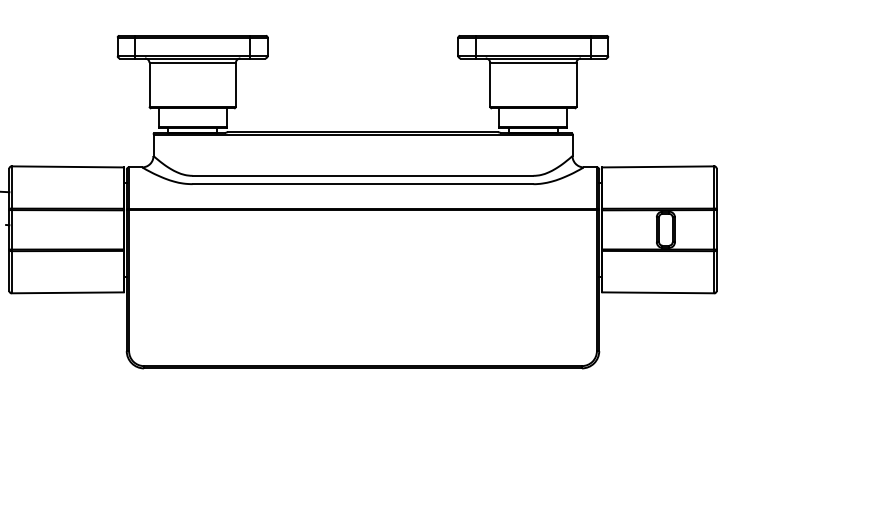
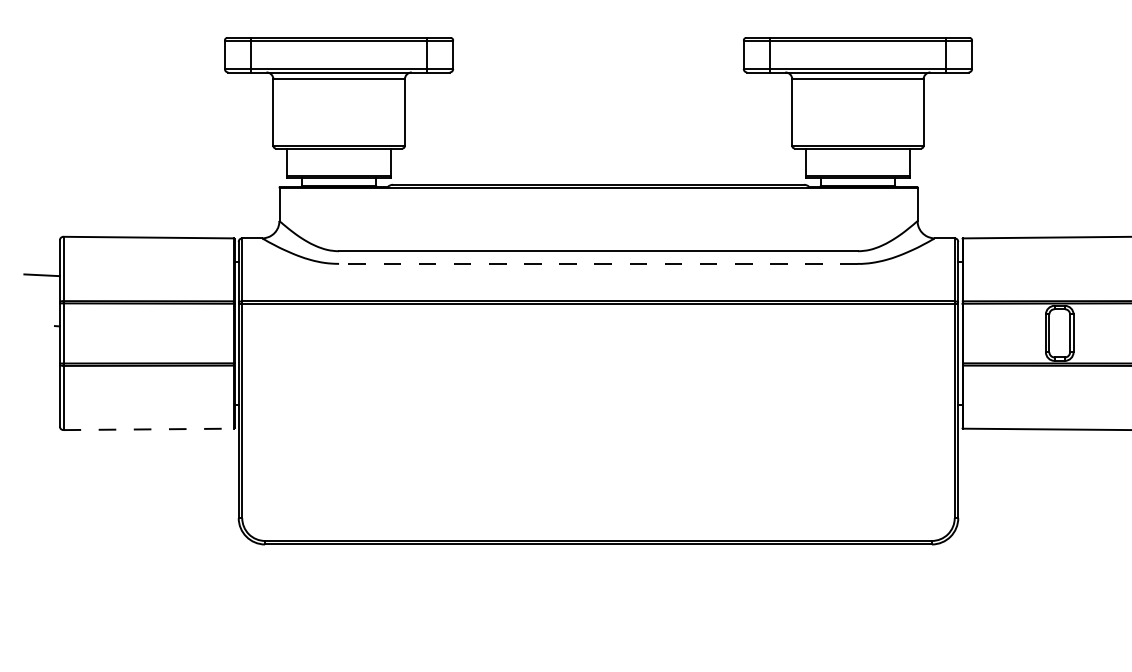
line: (362, 184) -> (597, 264), solid -> dashed
line: (67, 292) -> (148, 428), solid -> dashed

